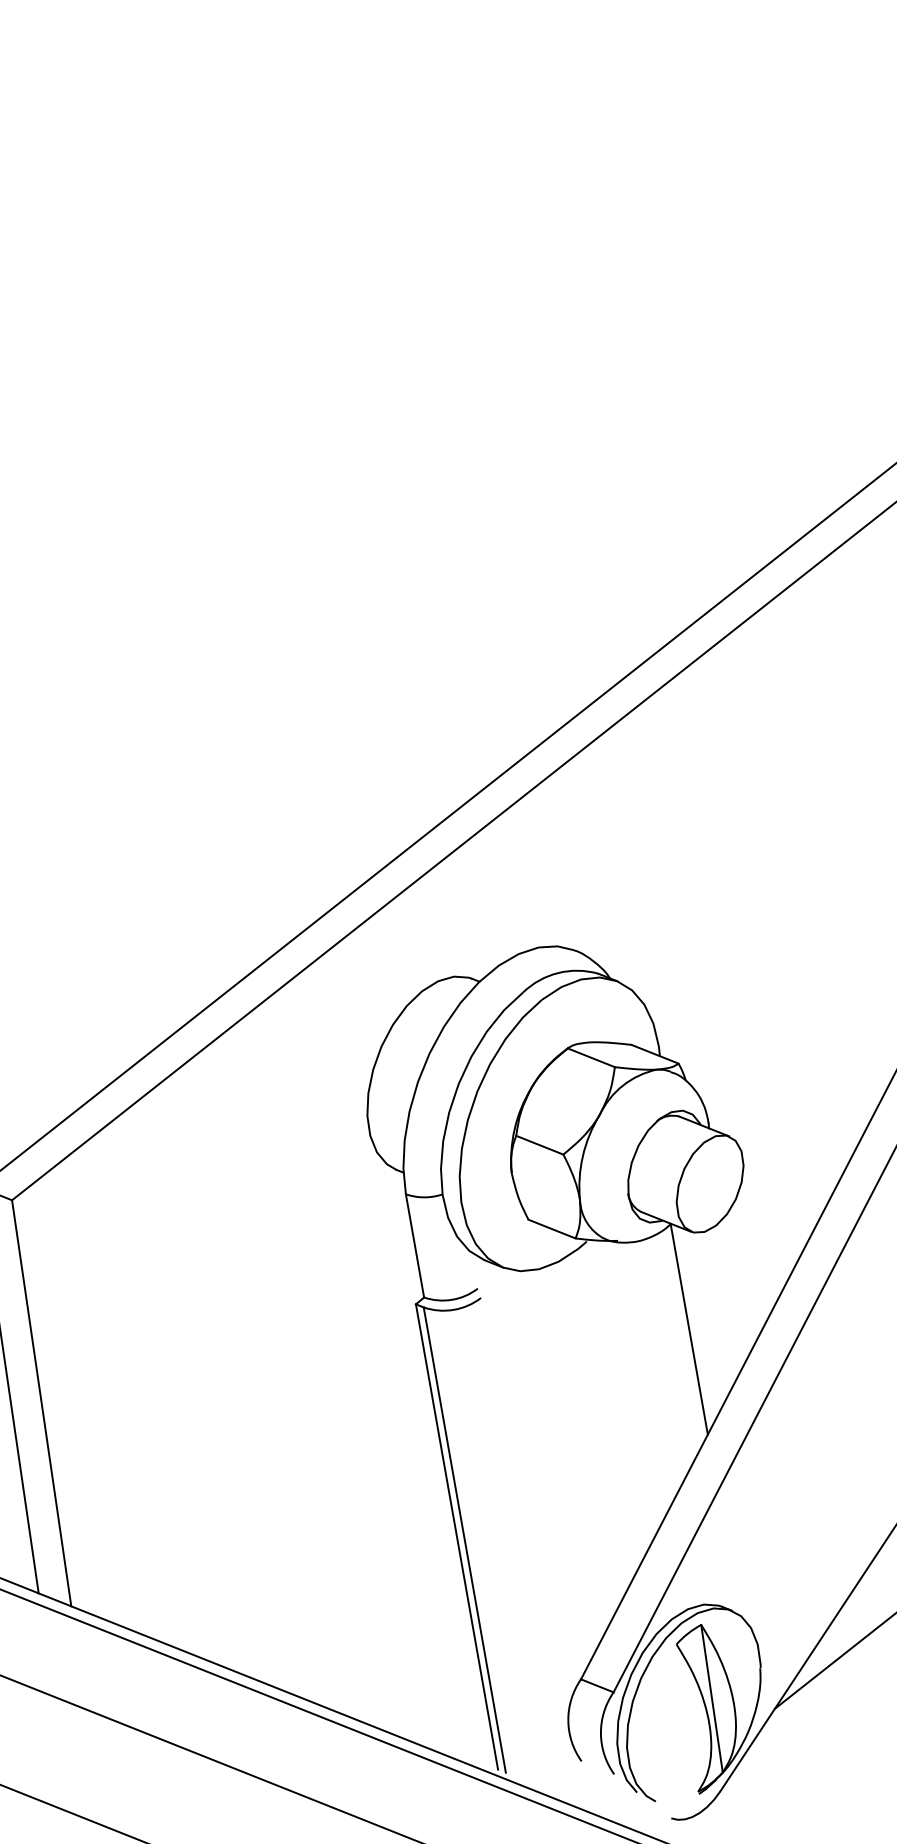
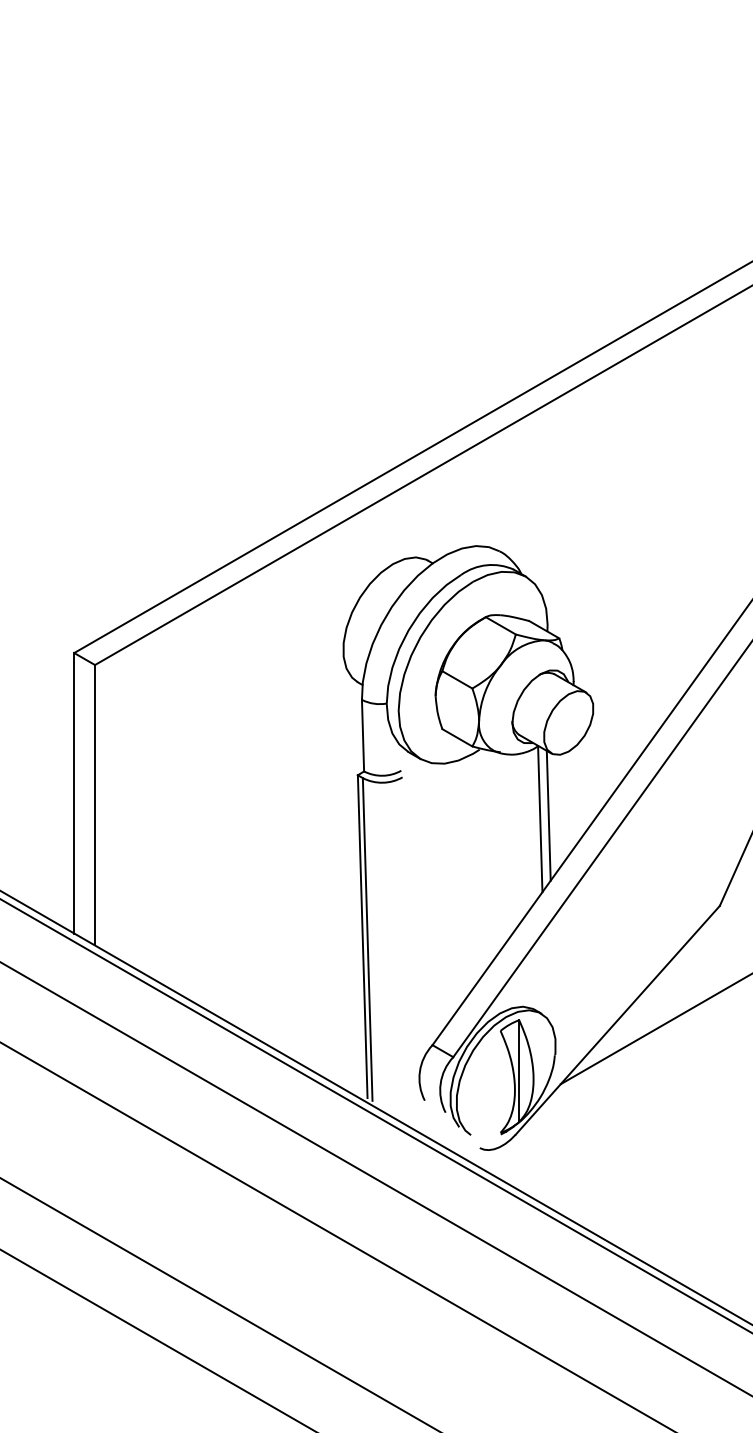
line: (700, 1322) -> (548, 815), added

